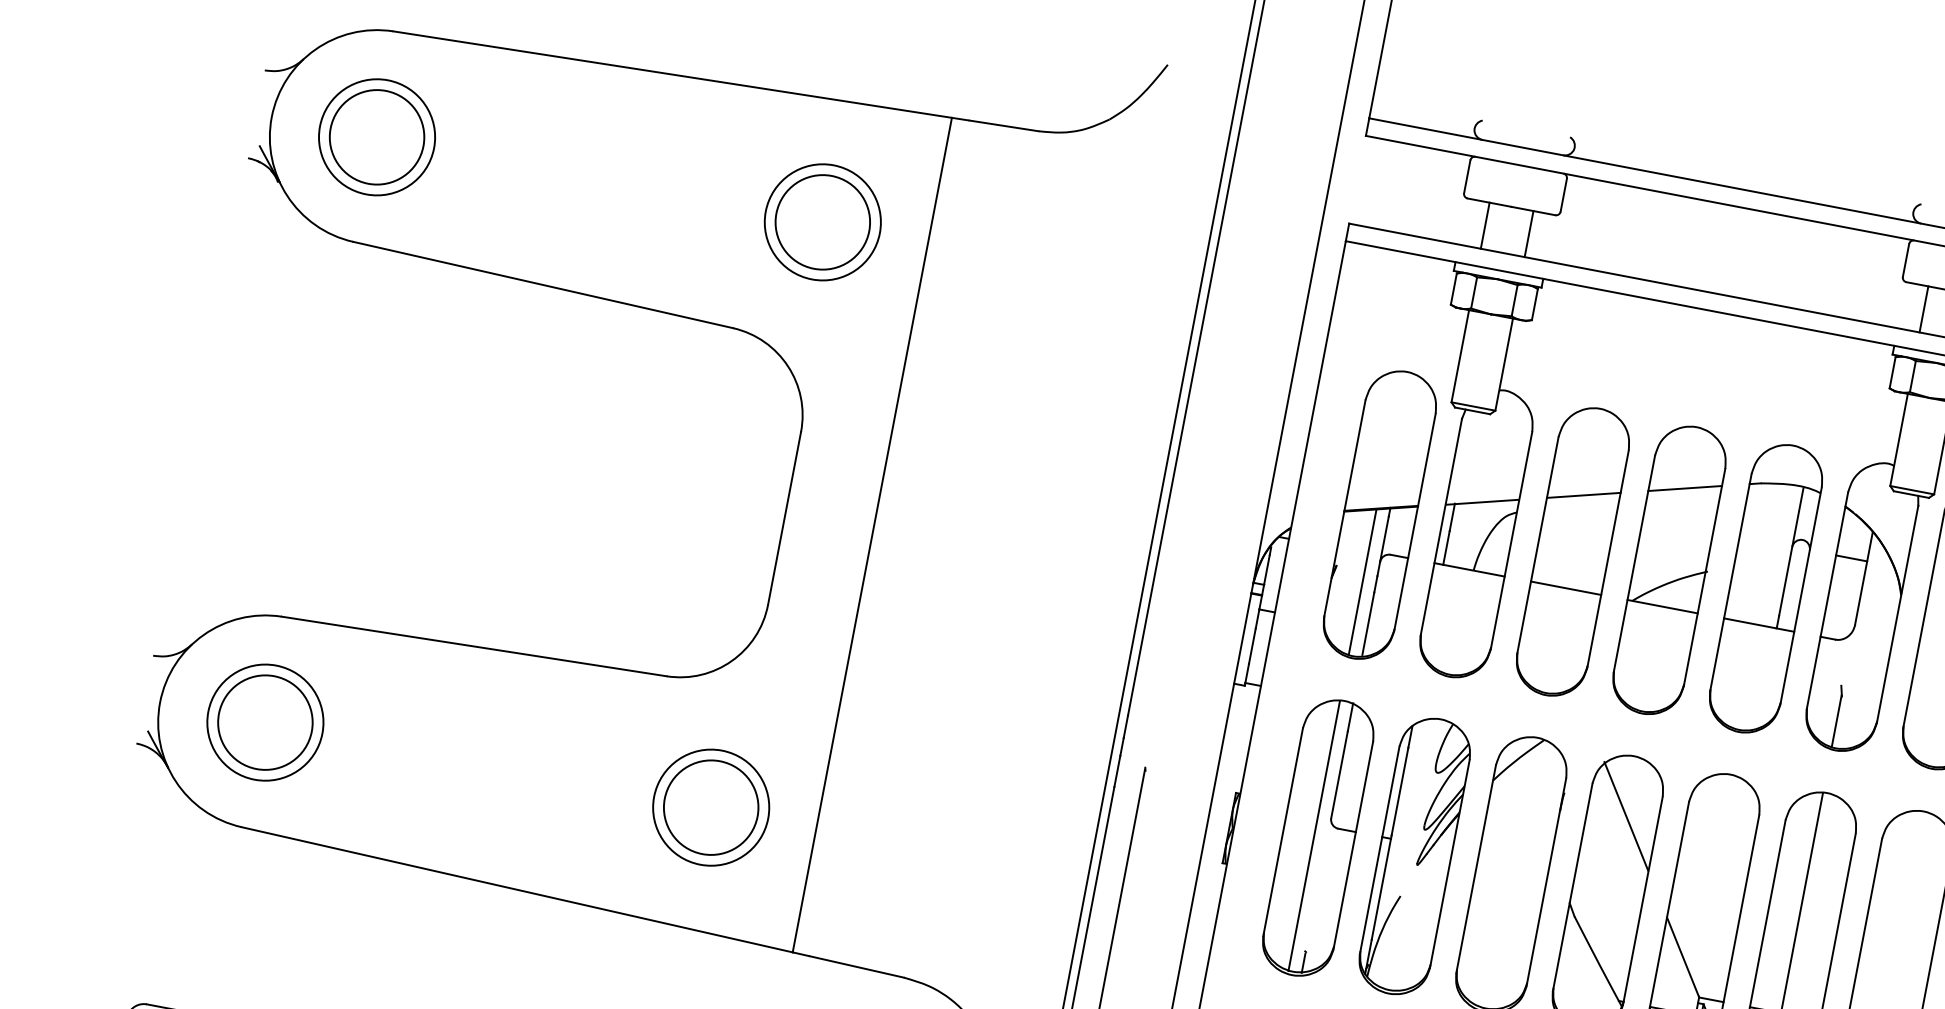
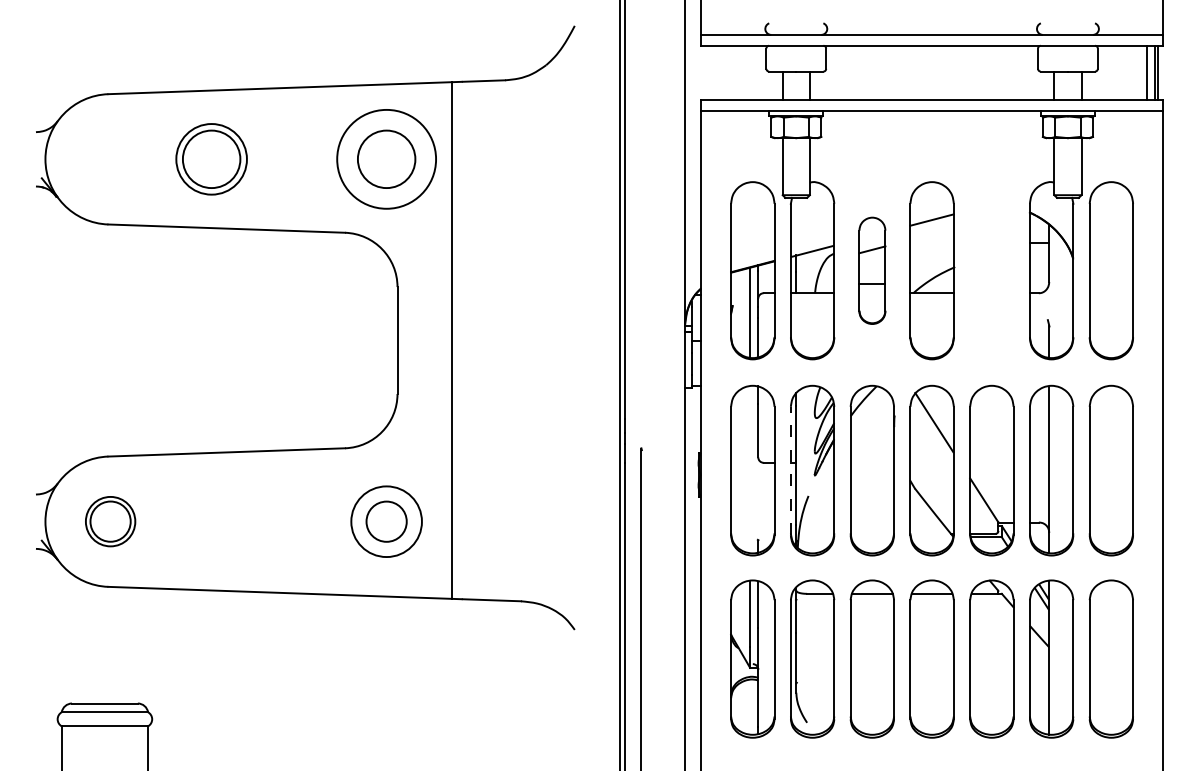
part: (376, 137) -> (211, 159), moved
circle: (822, 222) -> (386, 159), size x1.4
part: (1573, 551) -> (872, 270), size x0.6
part: (1765, 588) -> (991, 270), removed
part: (265, 722) -> (110, 521), size x0.7
circle: (711, 807) -> (386, 521), size x0.7
line: (1314, 835) -> (750, 469), removed
line: (1379, 849) -> (790, 470), solid -> dashed

